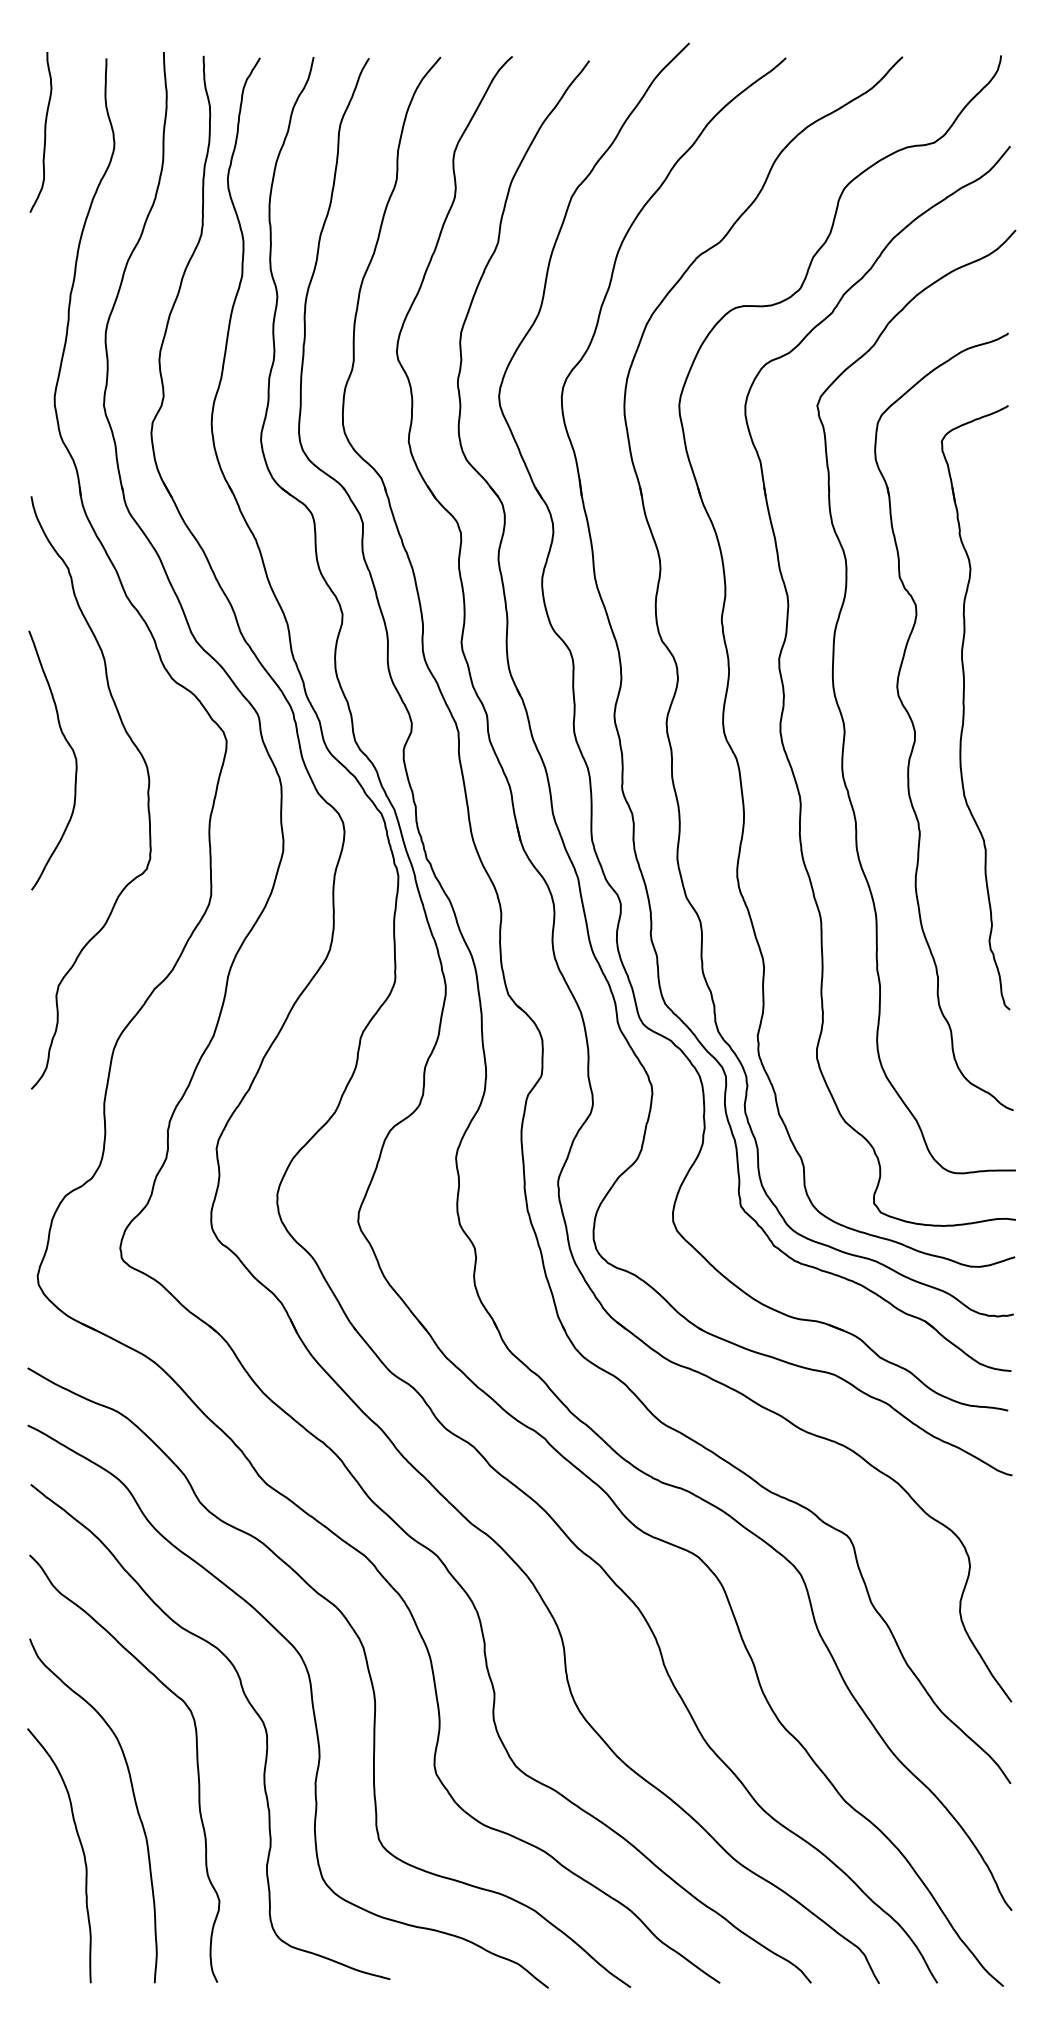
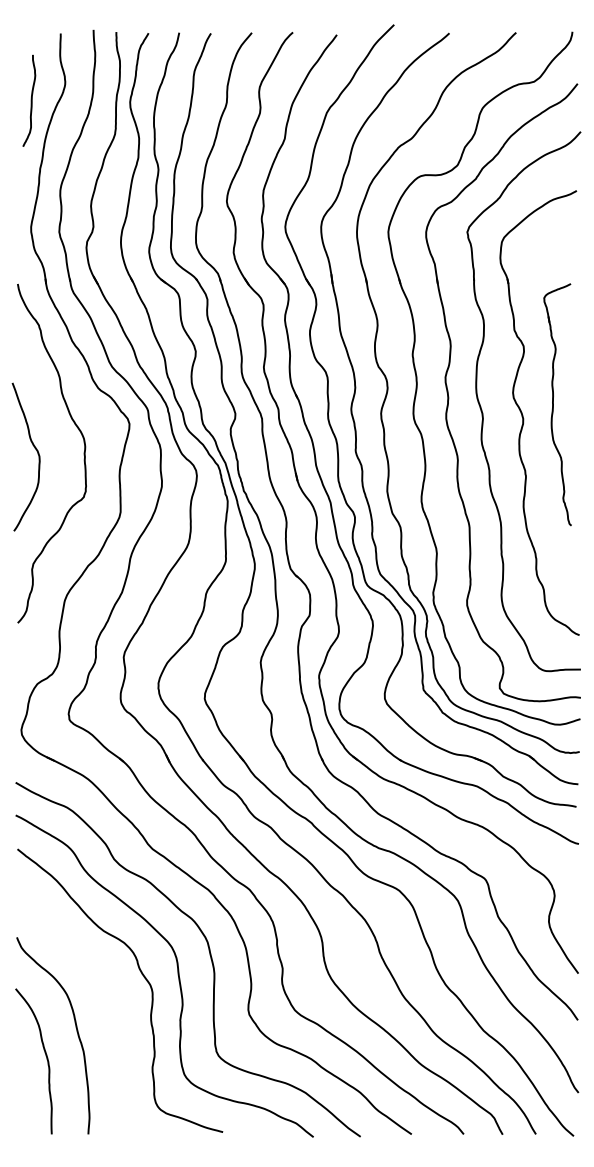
curve: (43, 131) -> (30, 100), moved
part: (974, 707) -> (557, 404), size x0.7
curve: (67, 745) -> (34, 448), moved
curve: (195, 1759) -> (111, 1006), removed

